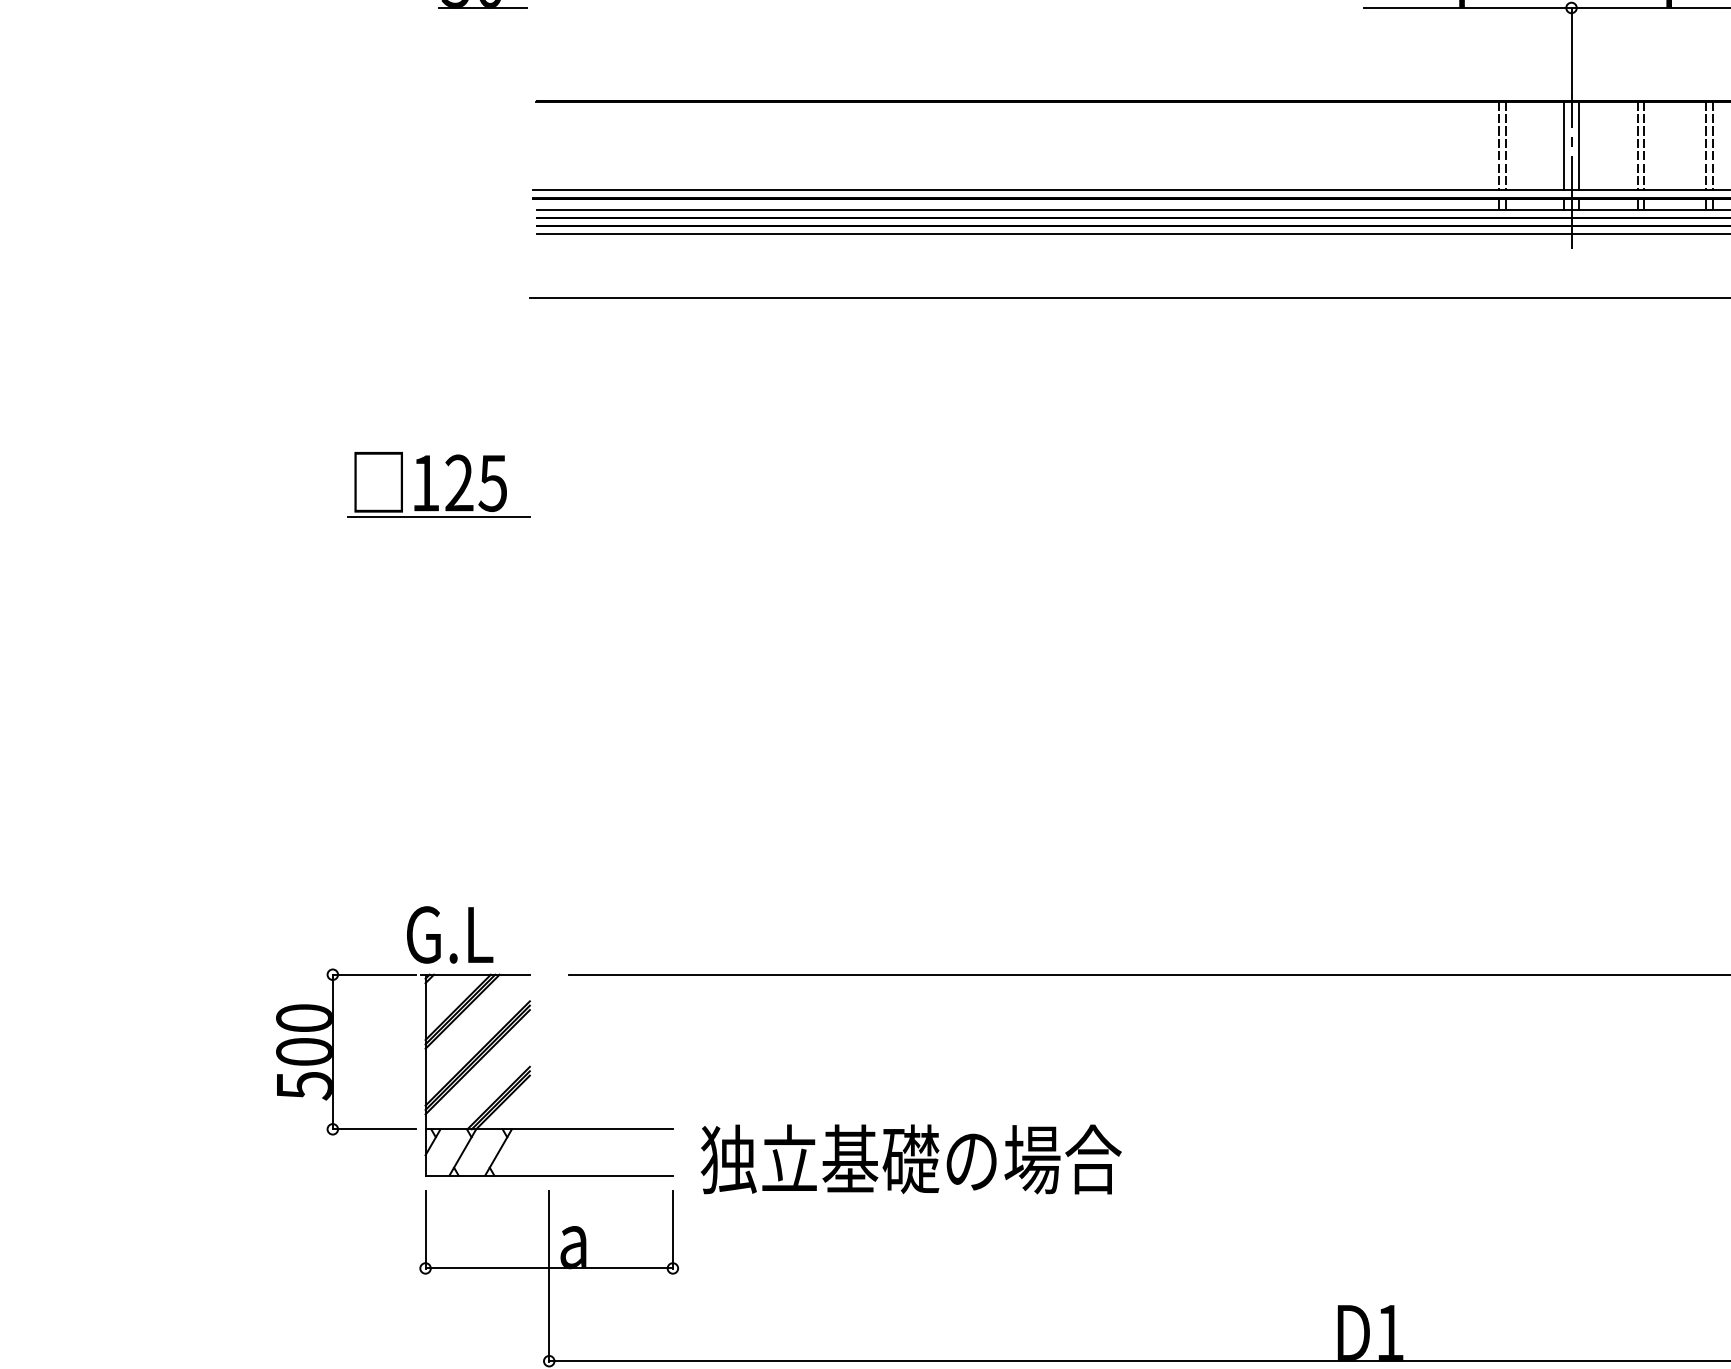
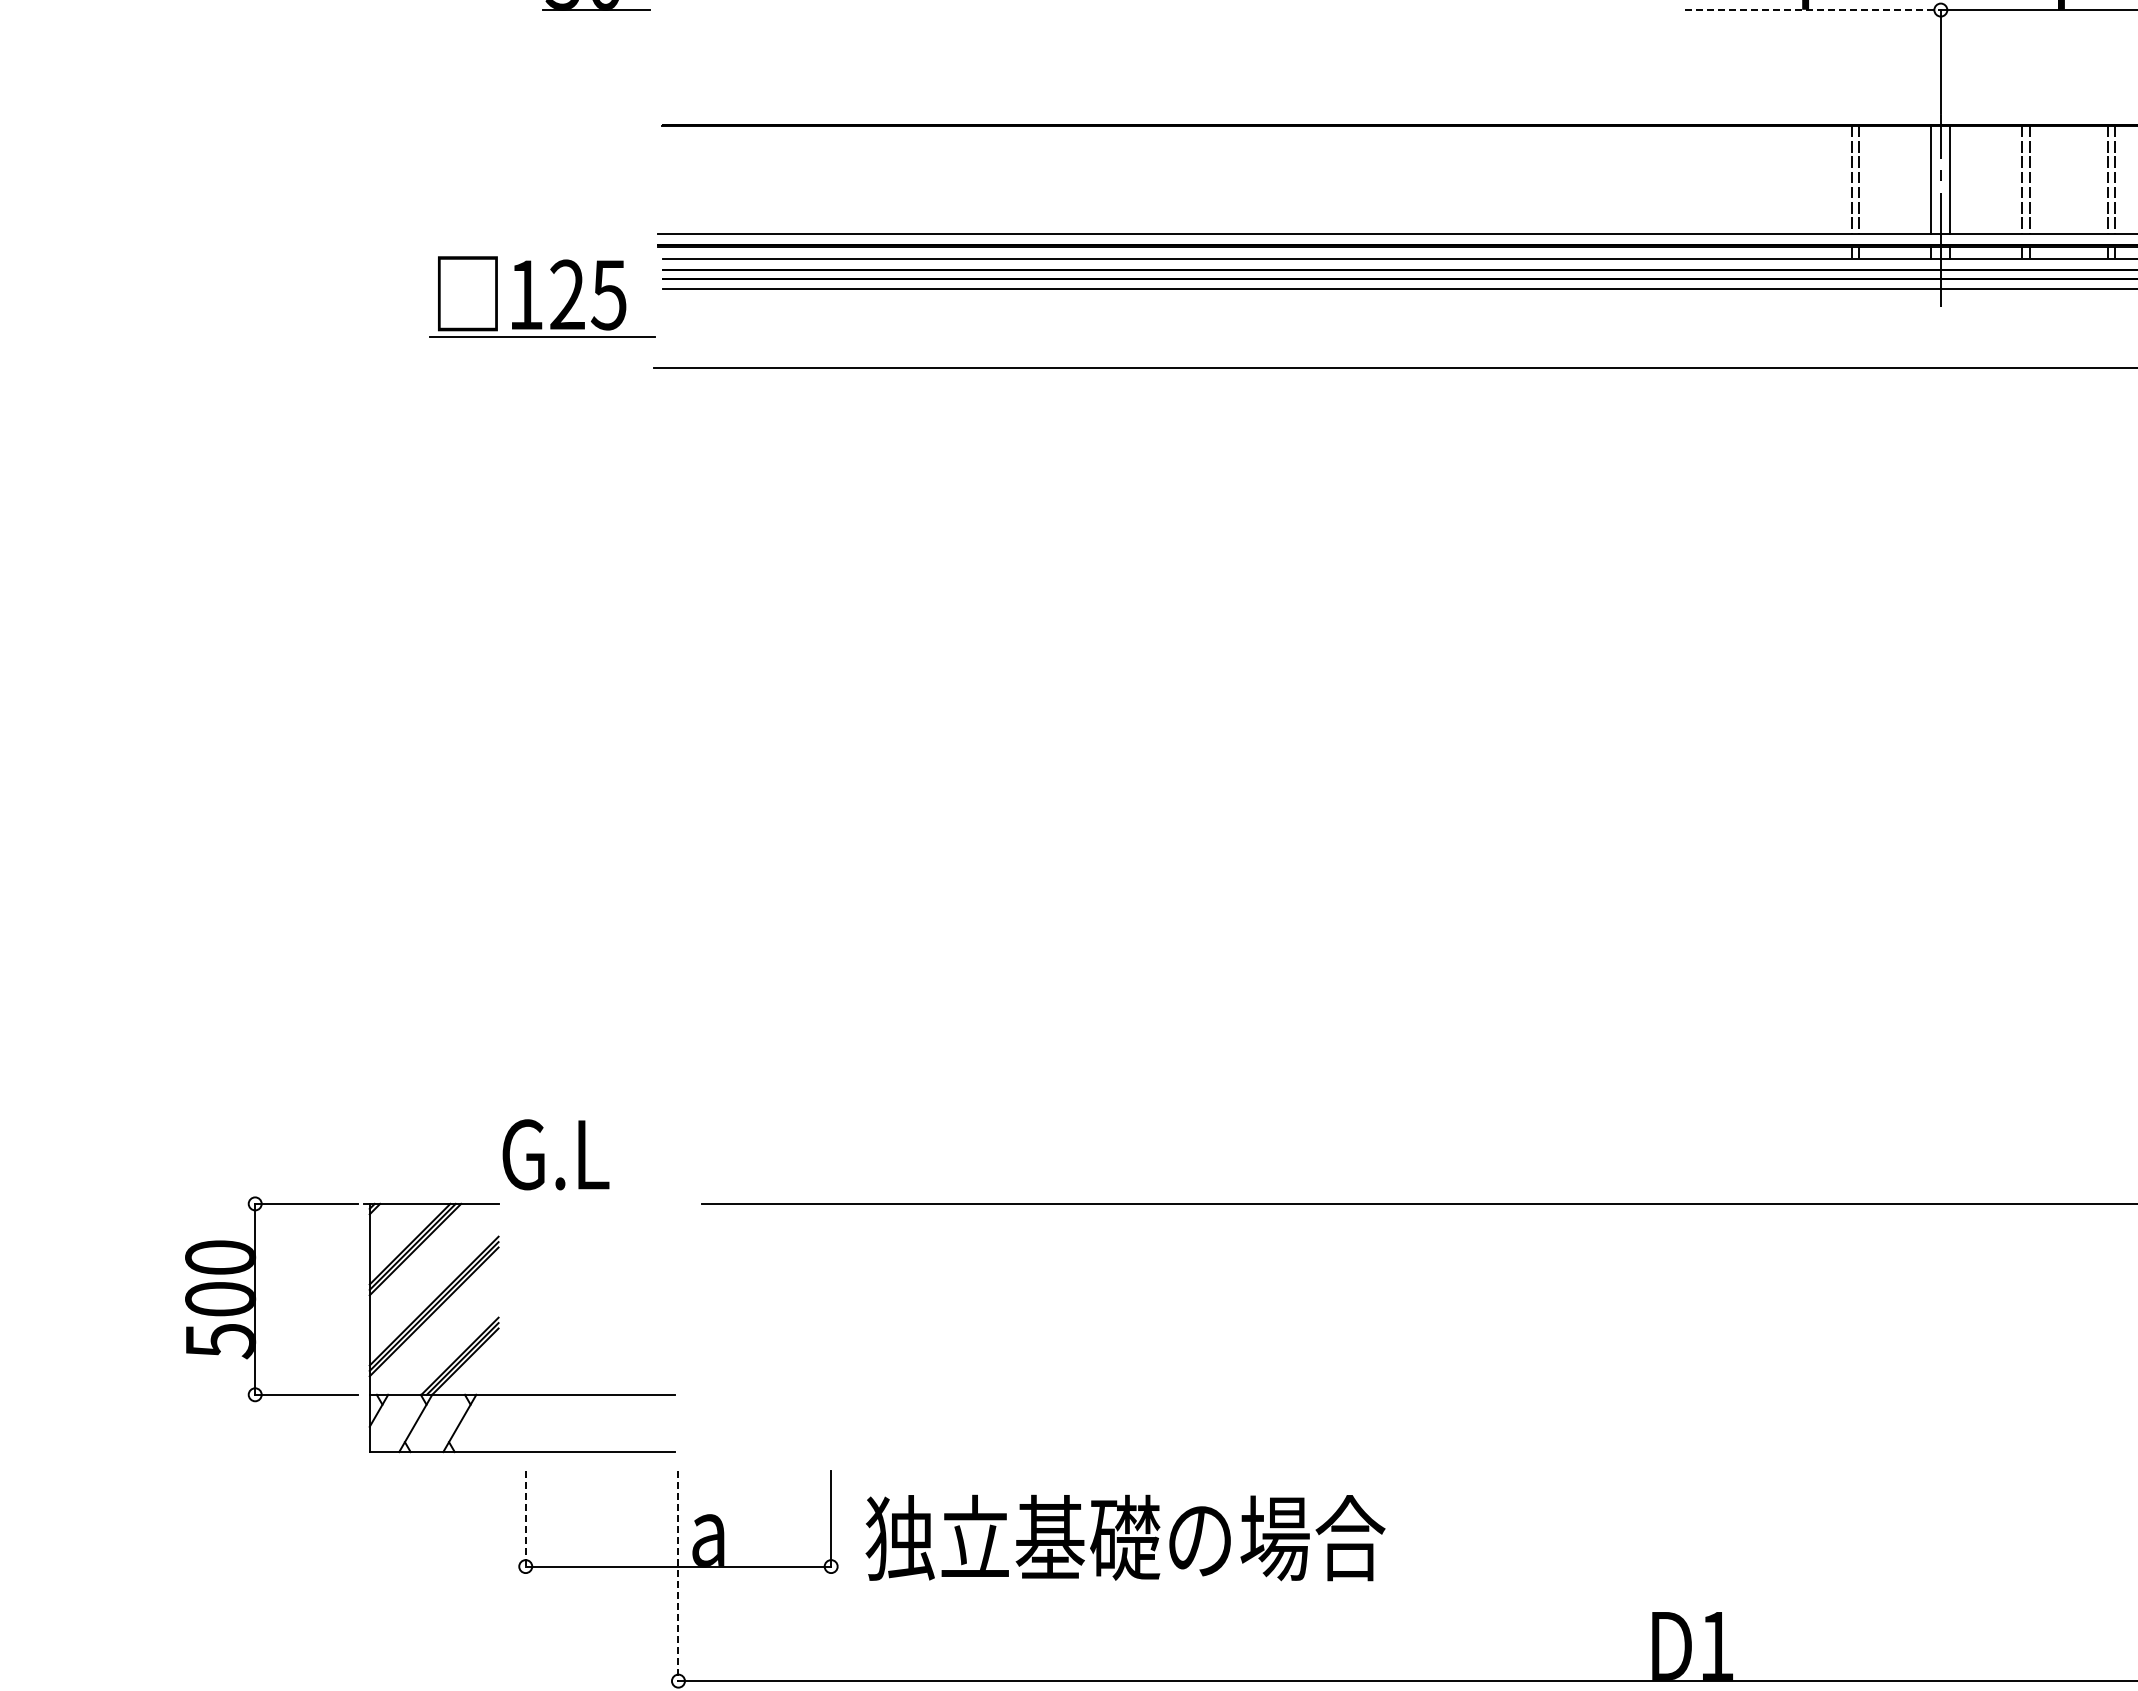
line: (1467, 8) -> (1812, 10), solid -> dashed
part: (430, 484) -> (531, 296), moved
part: (474, 1072) -> (430, 1324), moved
text: (911, 1159) -> (1125, 1537), moved
line: (425, 1230) -> (525, 1519), solid -> dashed
line: (549, 1276) -> (678, 1576), solid -> dashed

